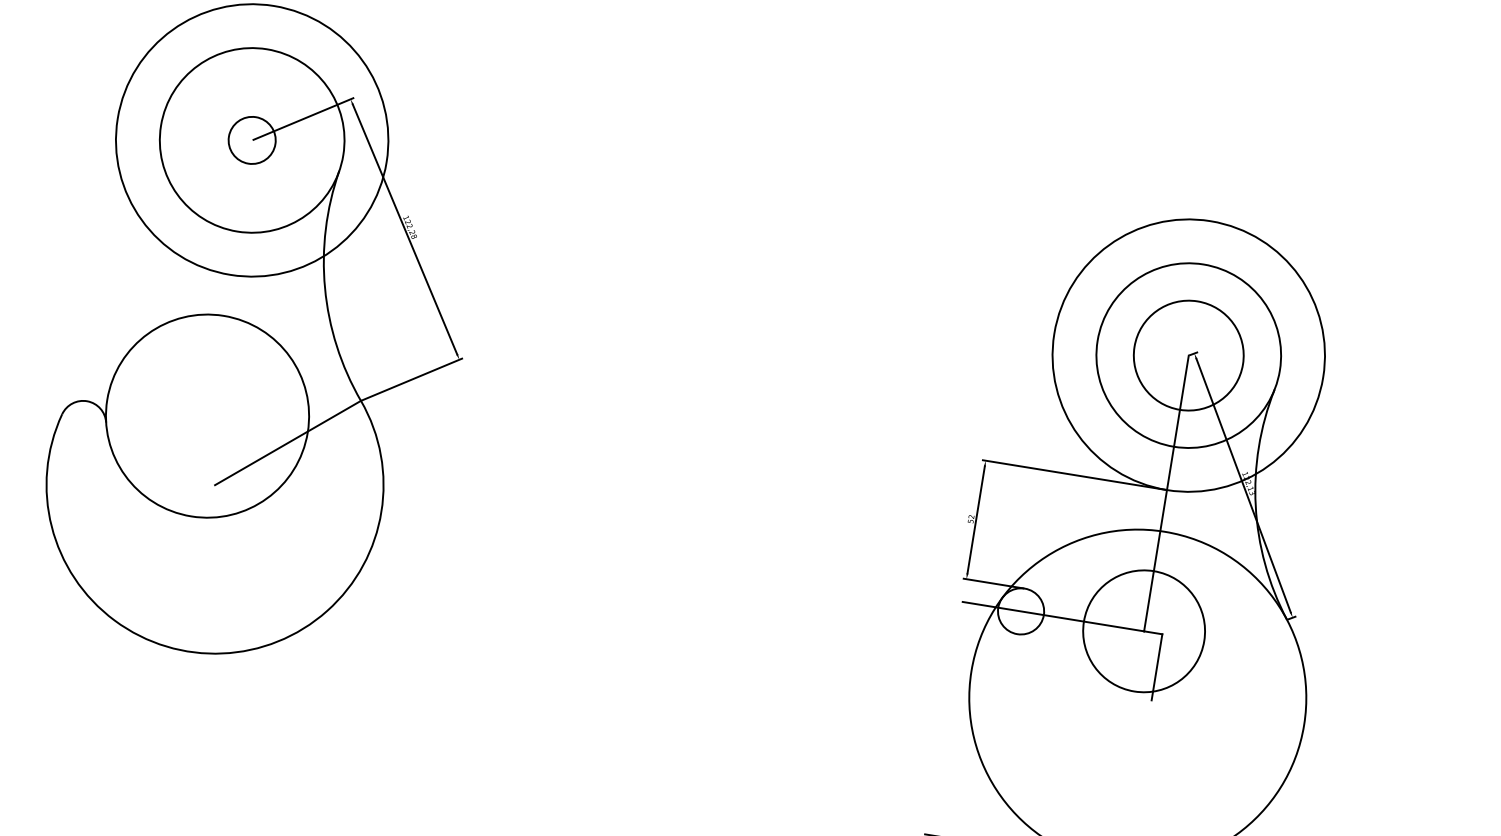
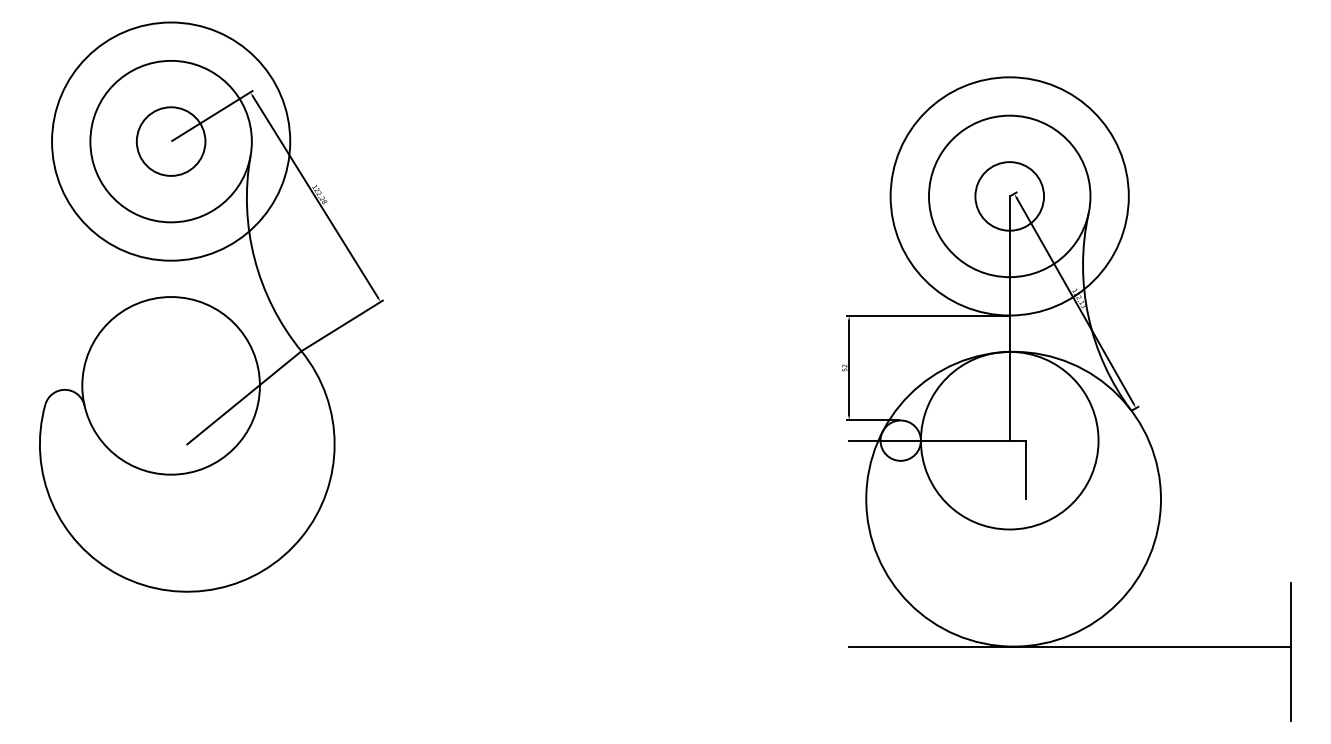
circle: (251, 140) -> (170, 141), size x1.67
circle: (1188, 355) -> (1009, 196), size x0.71
circle: (1143, 631) -> (1009, 440), size x1.67

